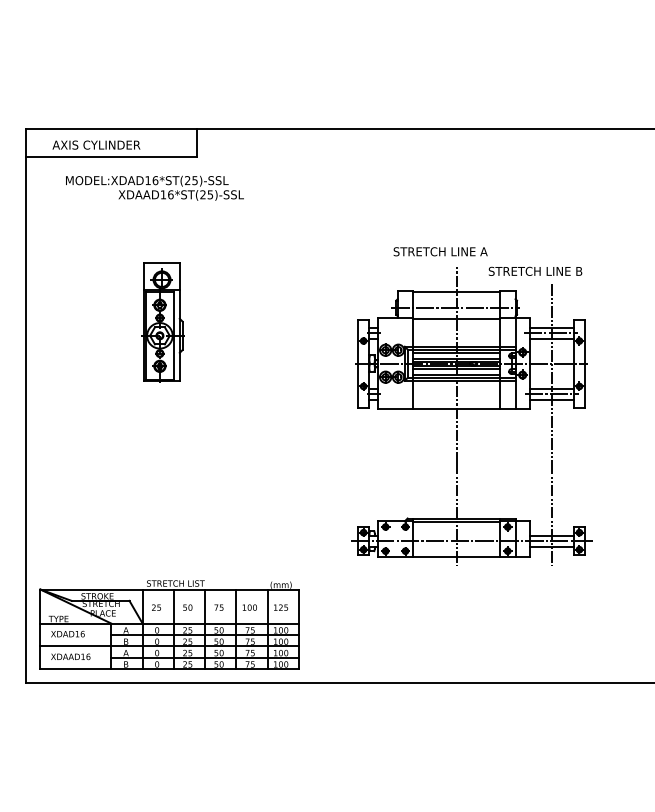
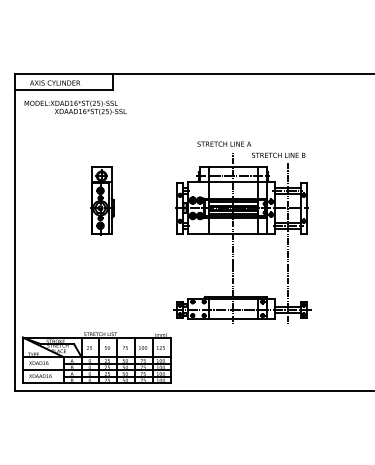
text: (154, 187) -> (75, 107), moved
part: (163, 322) -> (102, 200), moved
part: (472, 406) -> (242, 232), moved

